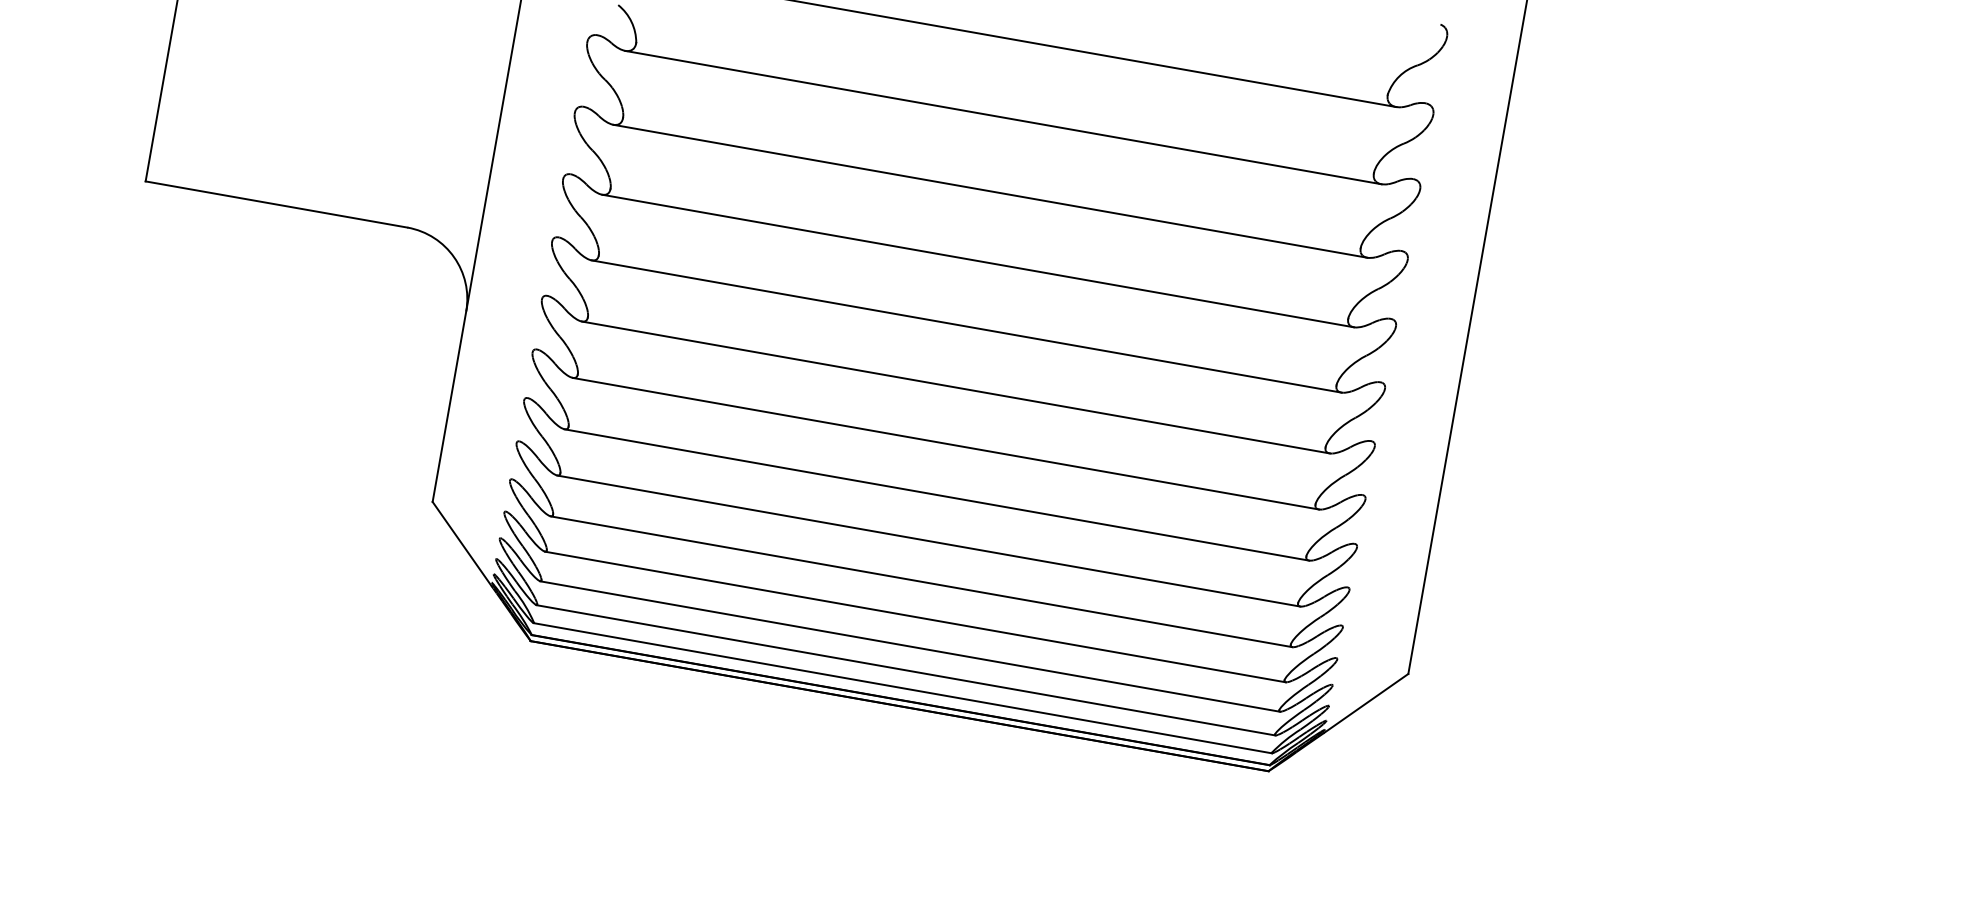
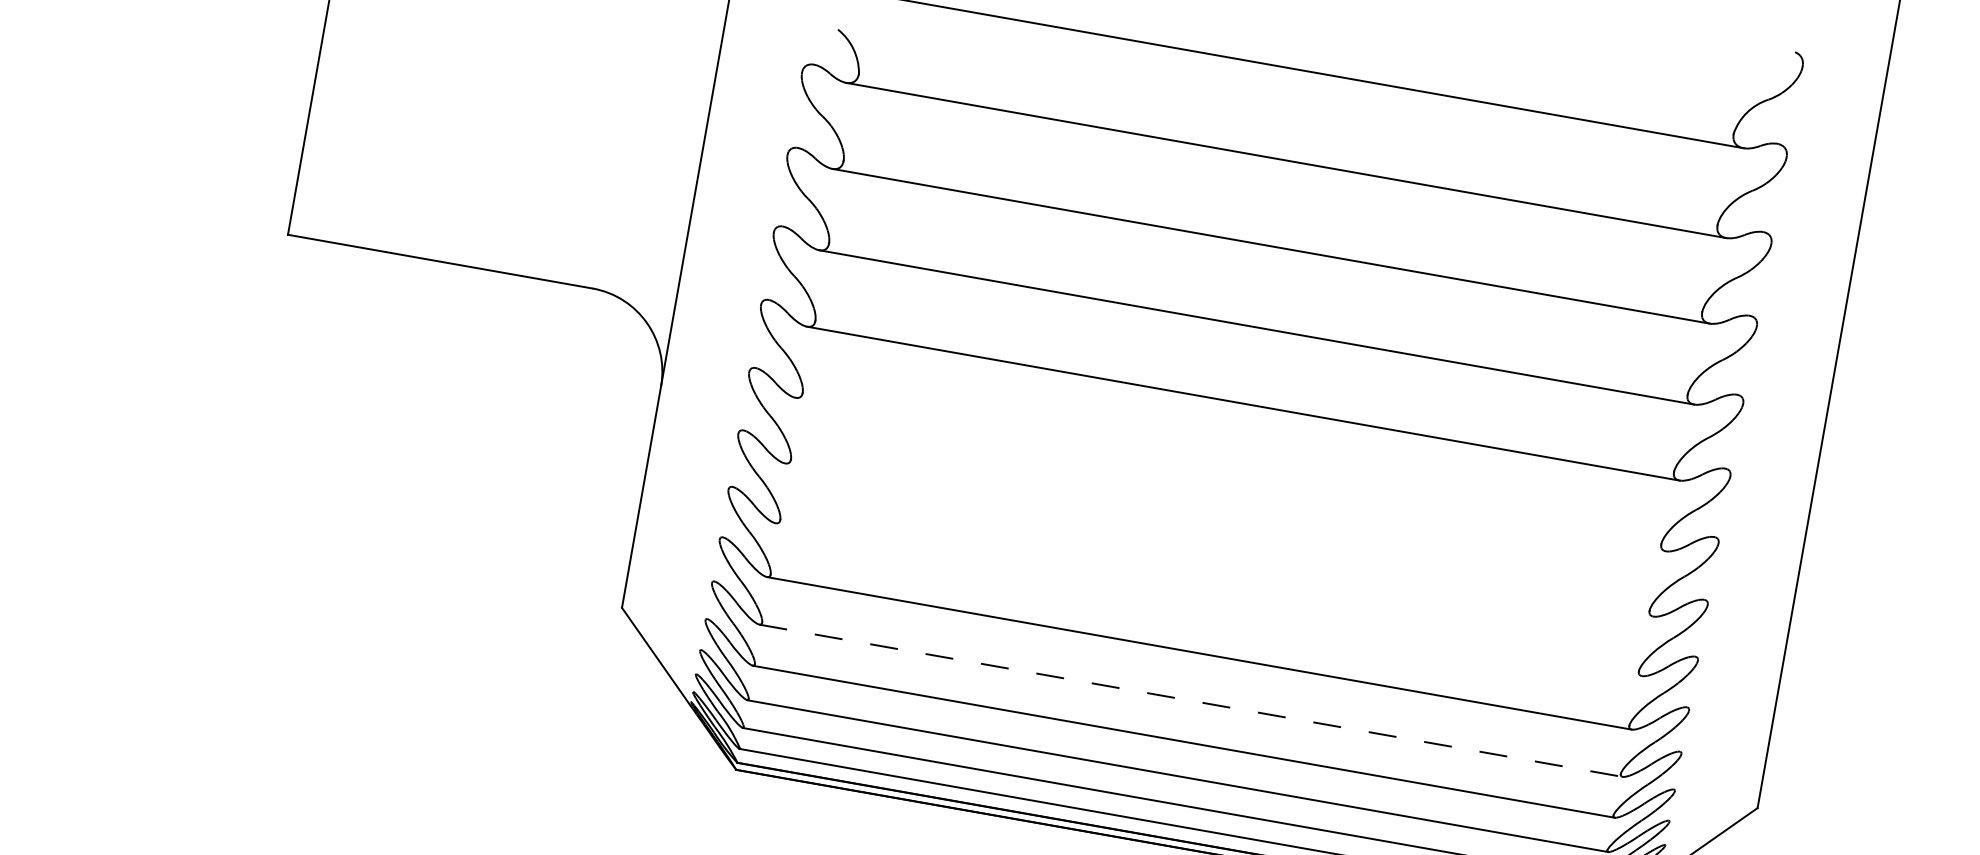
line: (955, 387) -> (1230, 474), removed
line: (945, 443) -> (1218, 539), removed
line: (936, 494) -> (1208, 599), removed
line: (921, 581) -> (1190, 700), solid -> dashed

